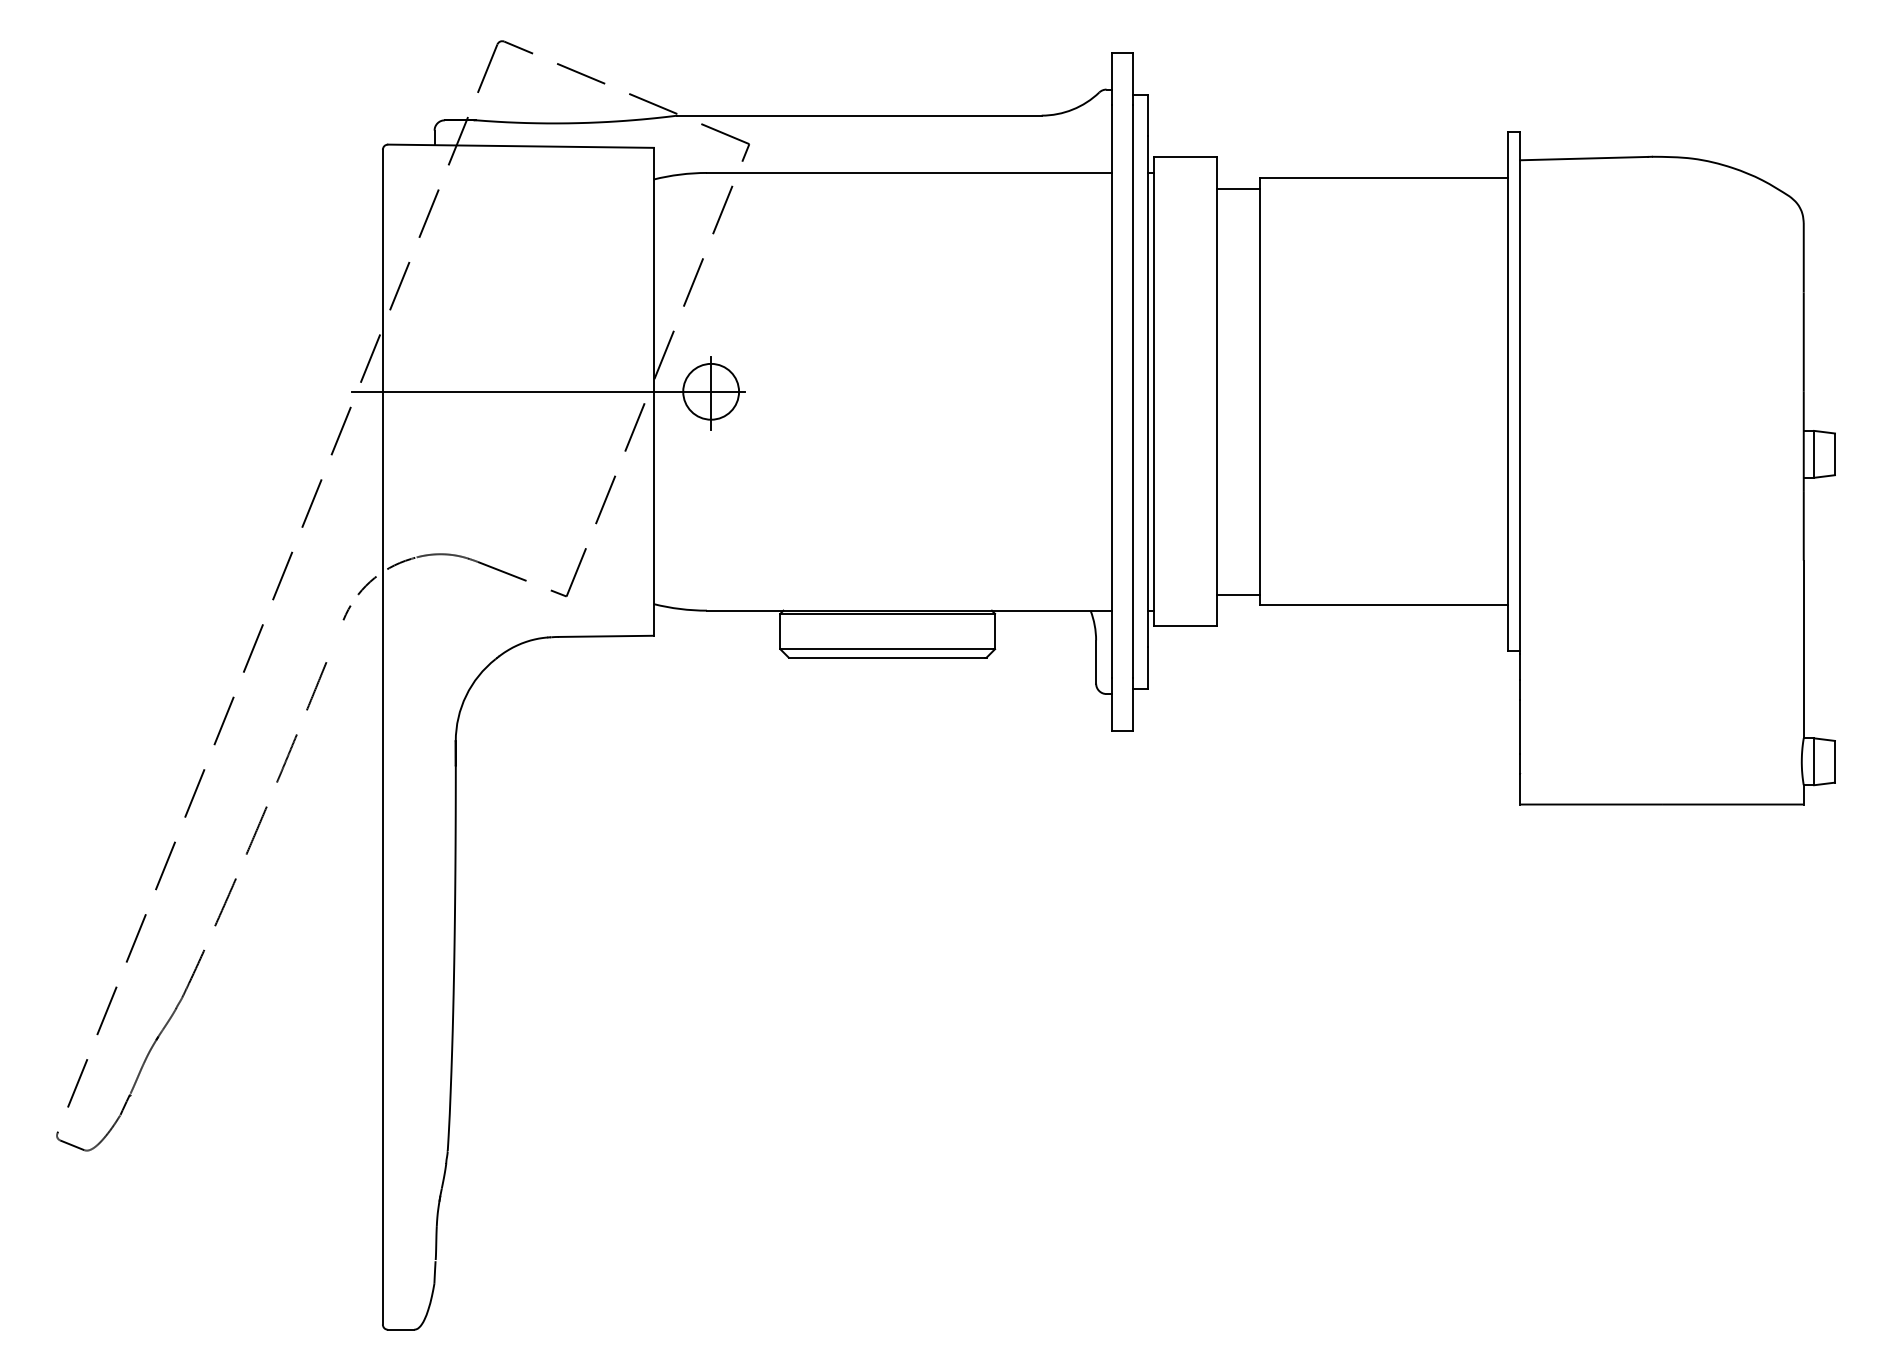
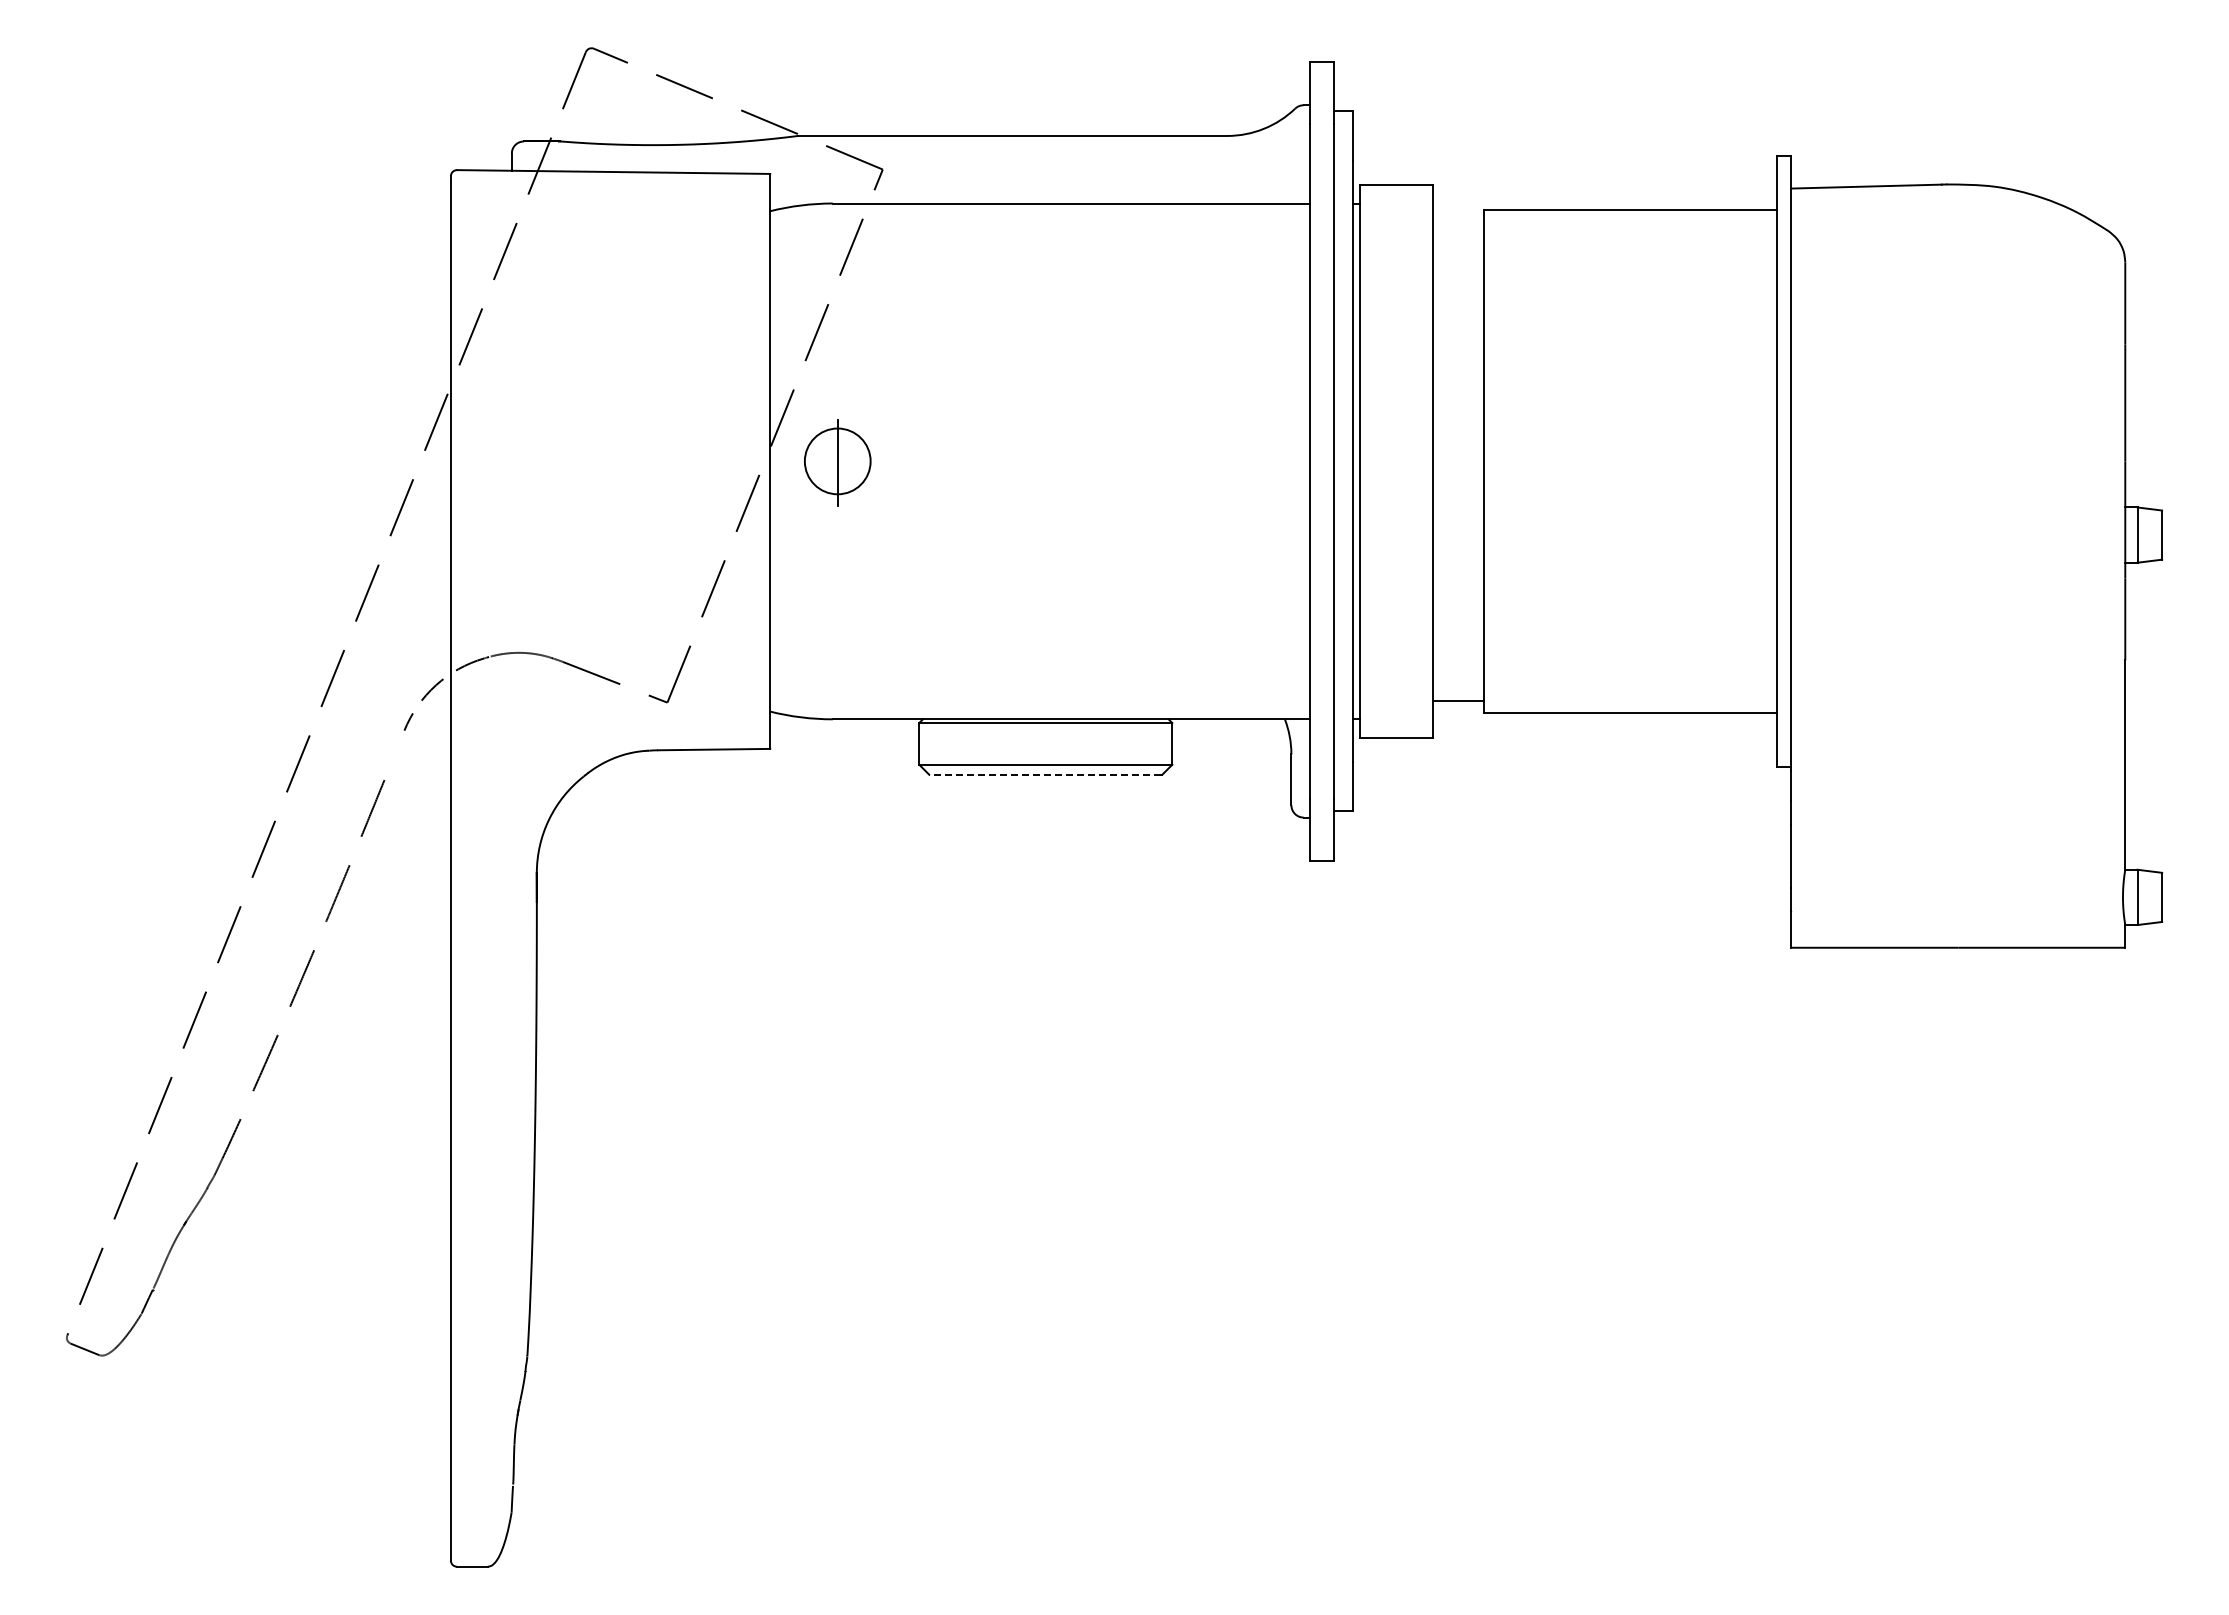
line: (1237, 188) -> (1458, 221), removed
line: (548, 391) -> (646, 461), removed
line: (887, 657) -> (1045, 774), solid -> dashed

